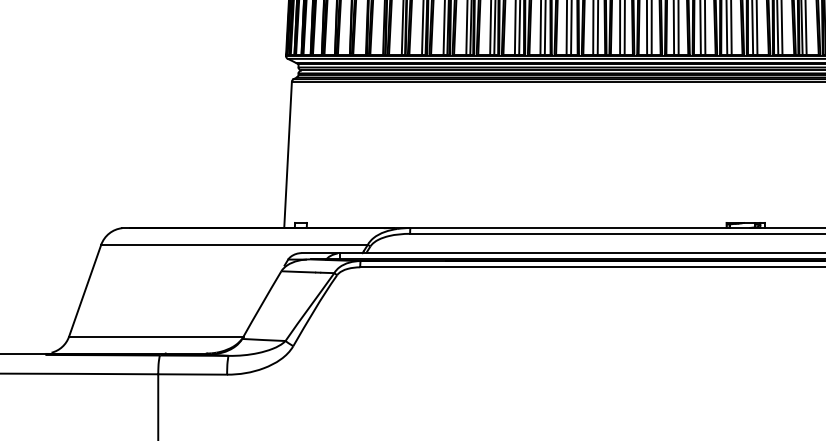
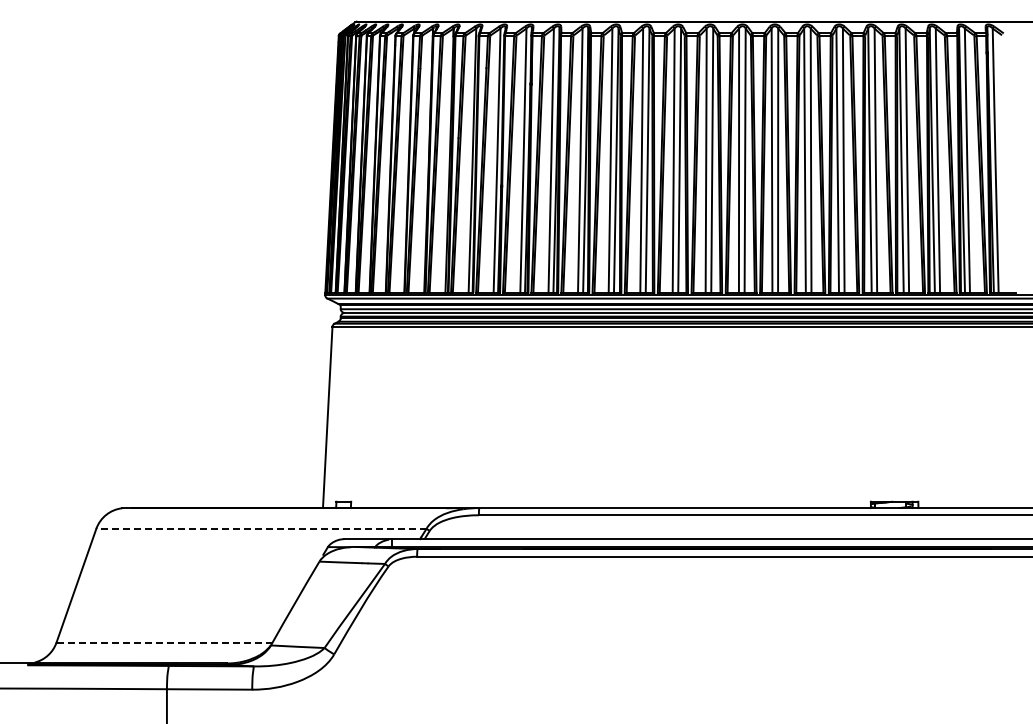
line: (233, 244) -> (260, 528), solid -> dashed
line: (157, 336) -> (165, 642), solid -> dashed

